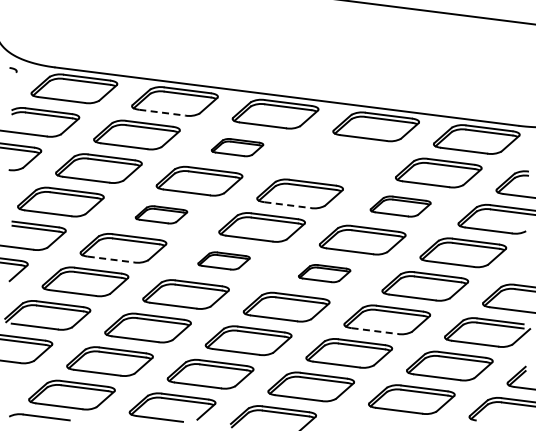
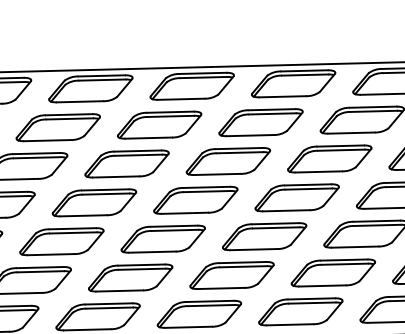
line: (162, 112) -> (80, 101), dashed -> solid
part: (237, 147) -> (159, 124), size x1.67
part: (337, 160) -> (260, 122), added
line: (287, 205) -> (217, 174), dashed -> solid
part: (400, 206) -> (329, 158), size x1.43
part: (161, 214) -> (94, 202), size x1.67
line: (111, 259) -> (51, 254), dashed -> solid
part: (223, 260) -> (162, 238), size x1.67
part: (324, 273) -> (264, 236), size x1.67
line: (375, 331) -> (323, 286), dashed -> solid

